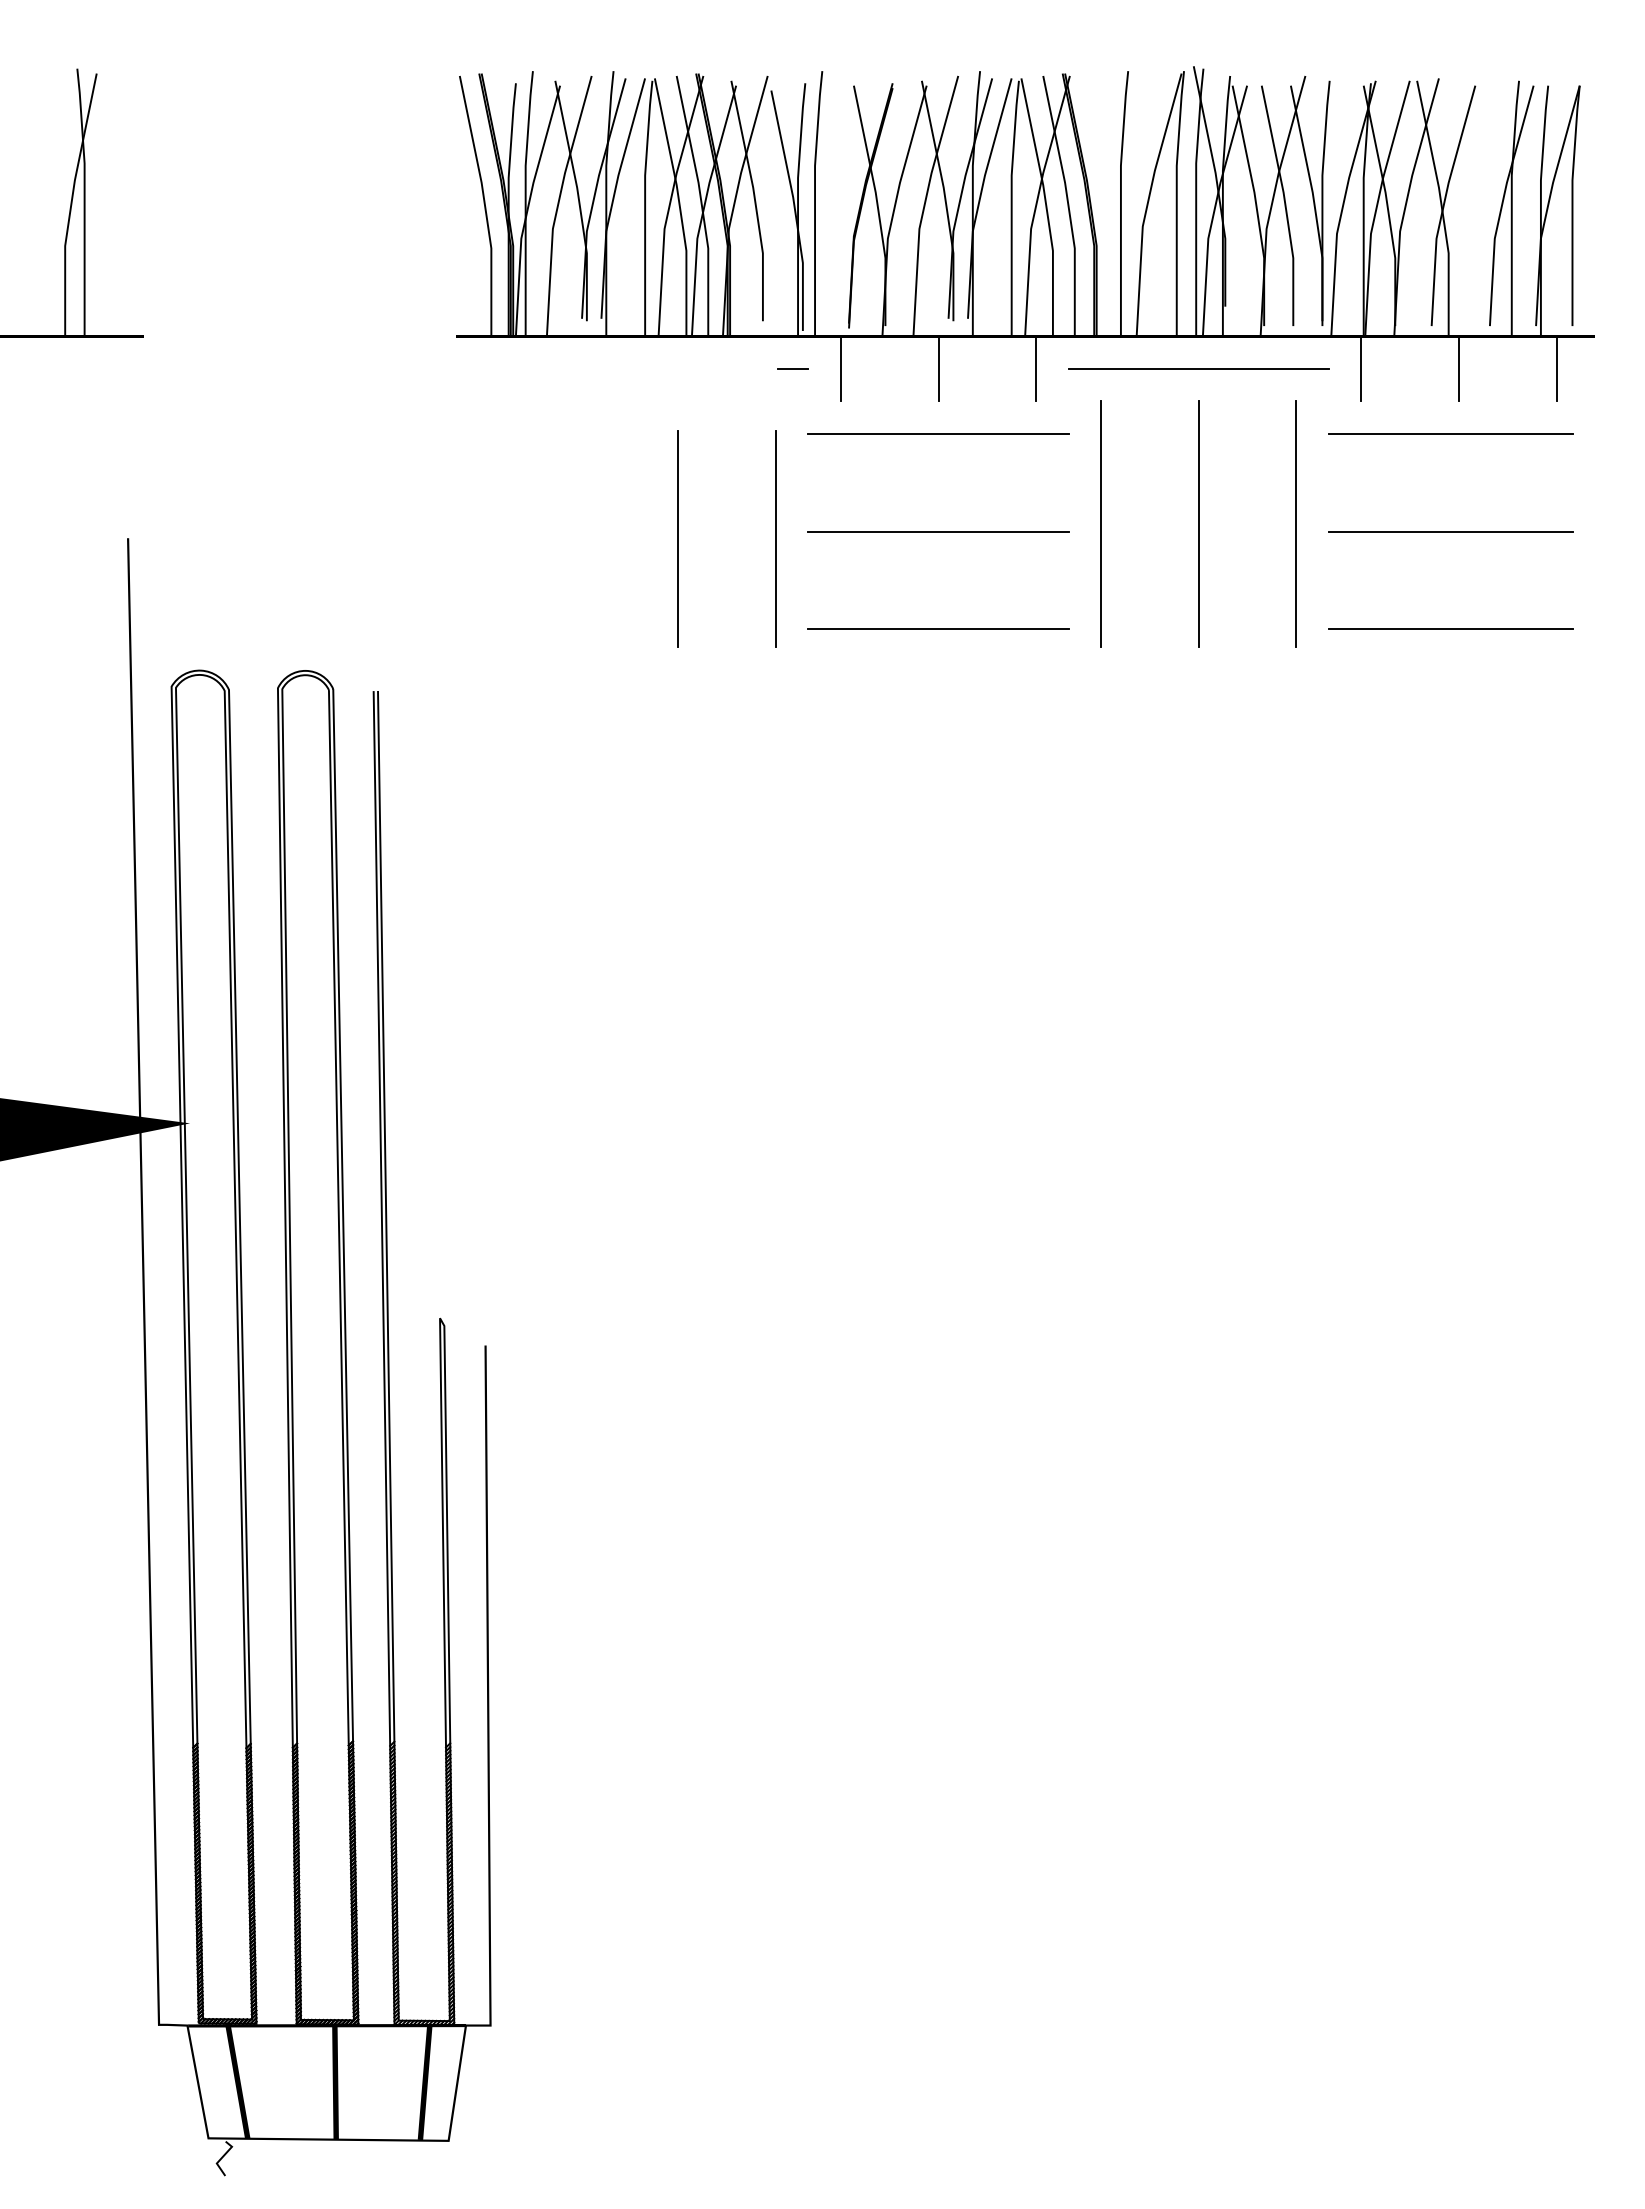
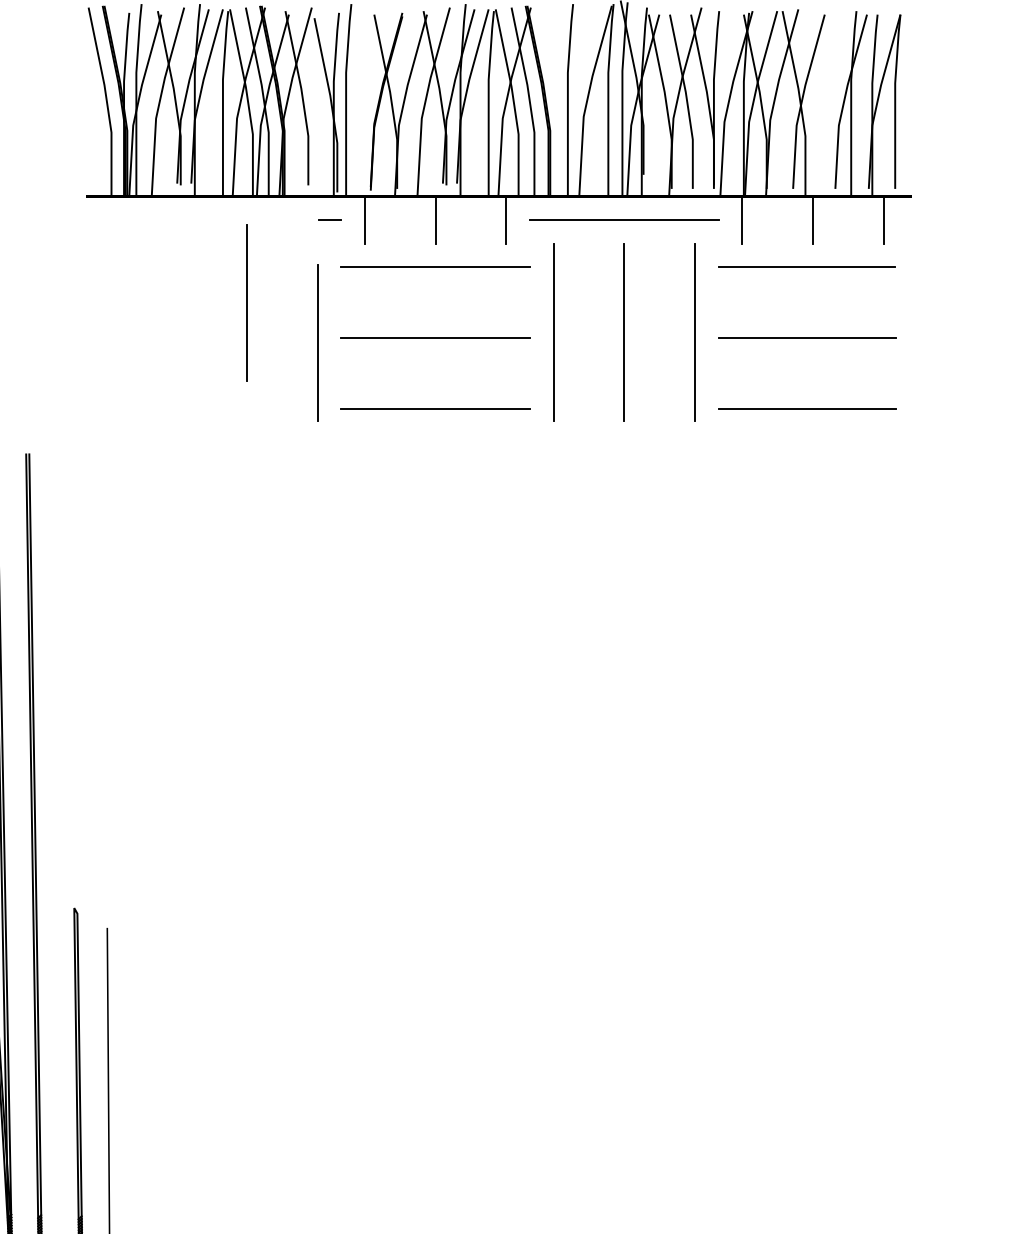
line: (677, 538) -> (246, 302), moved

